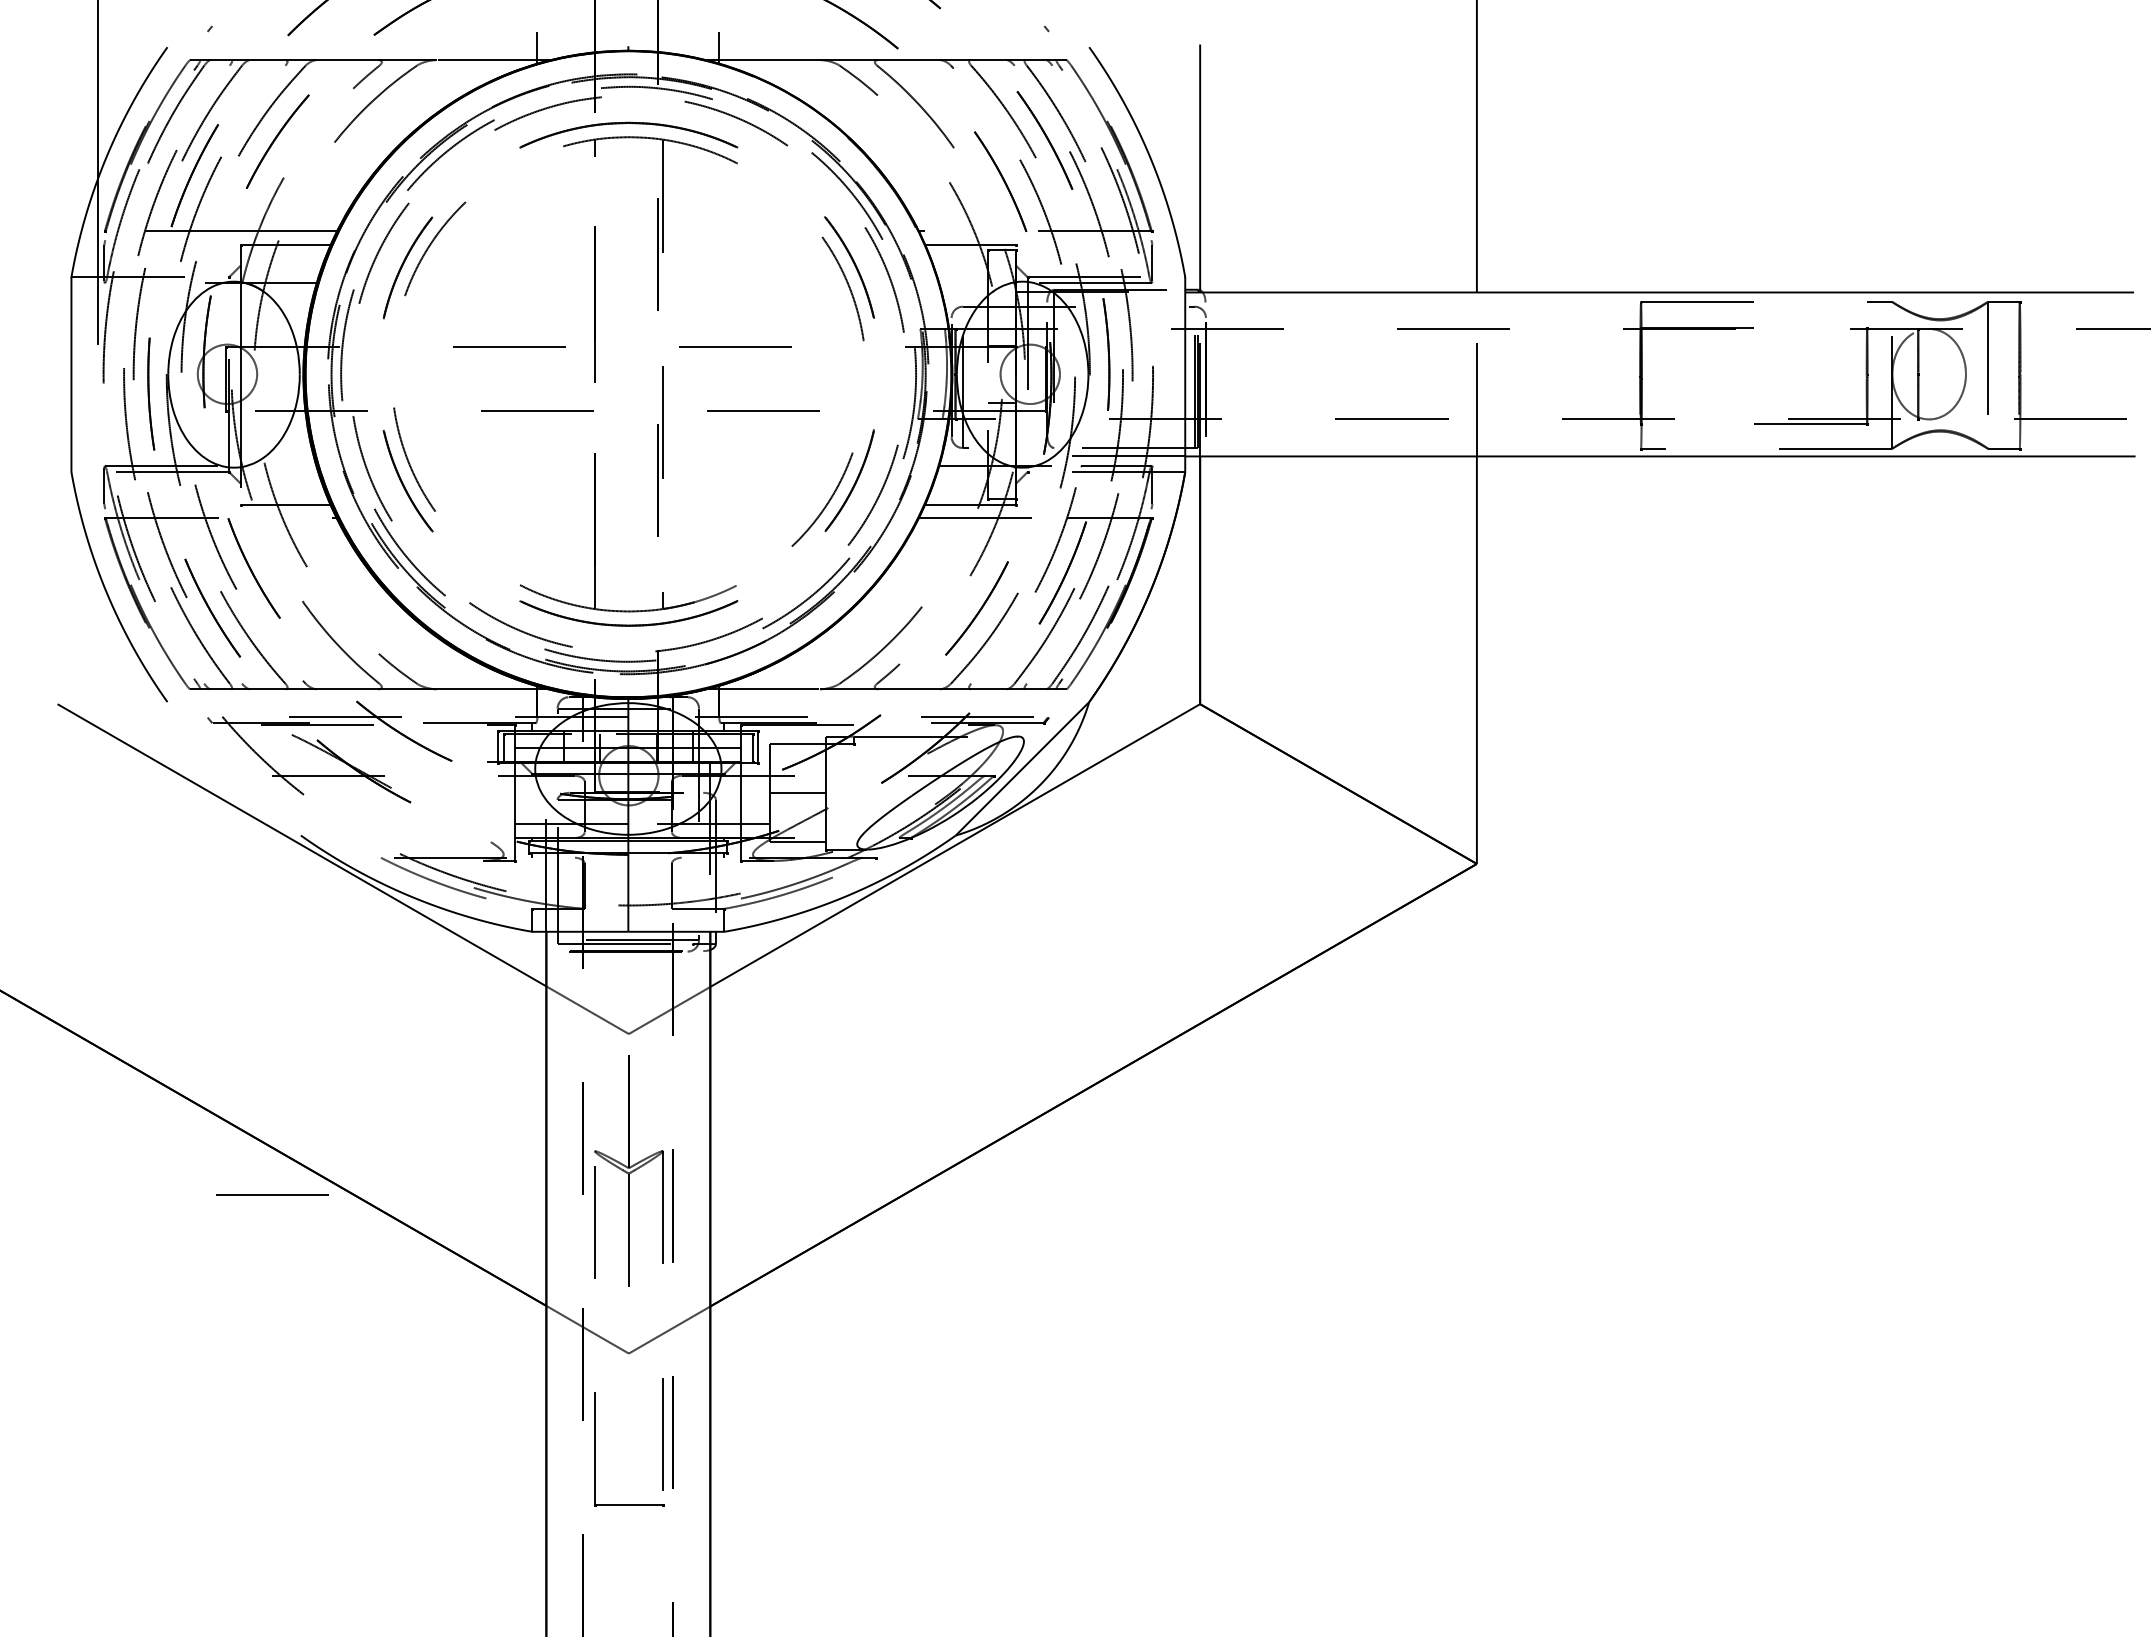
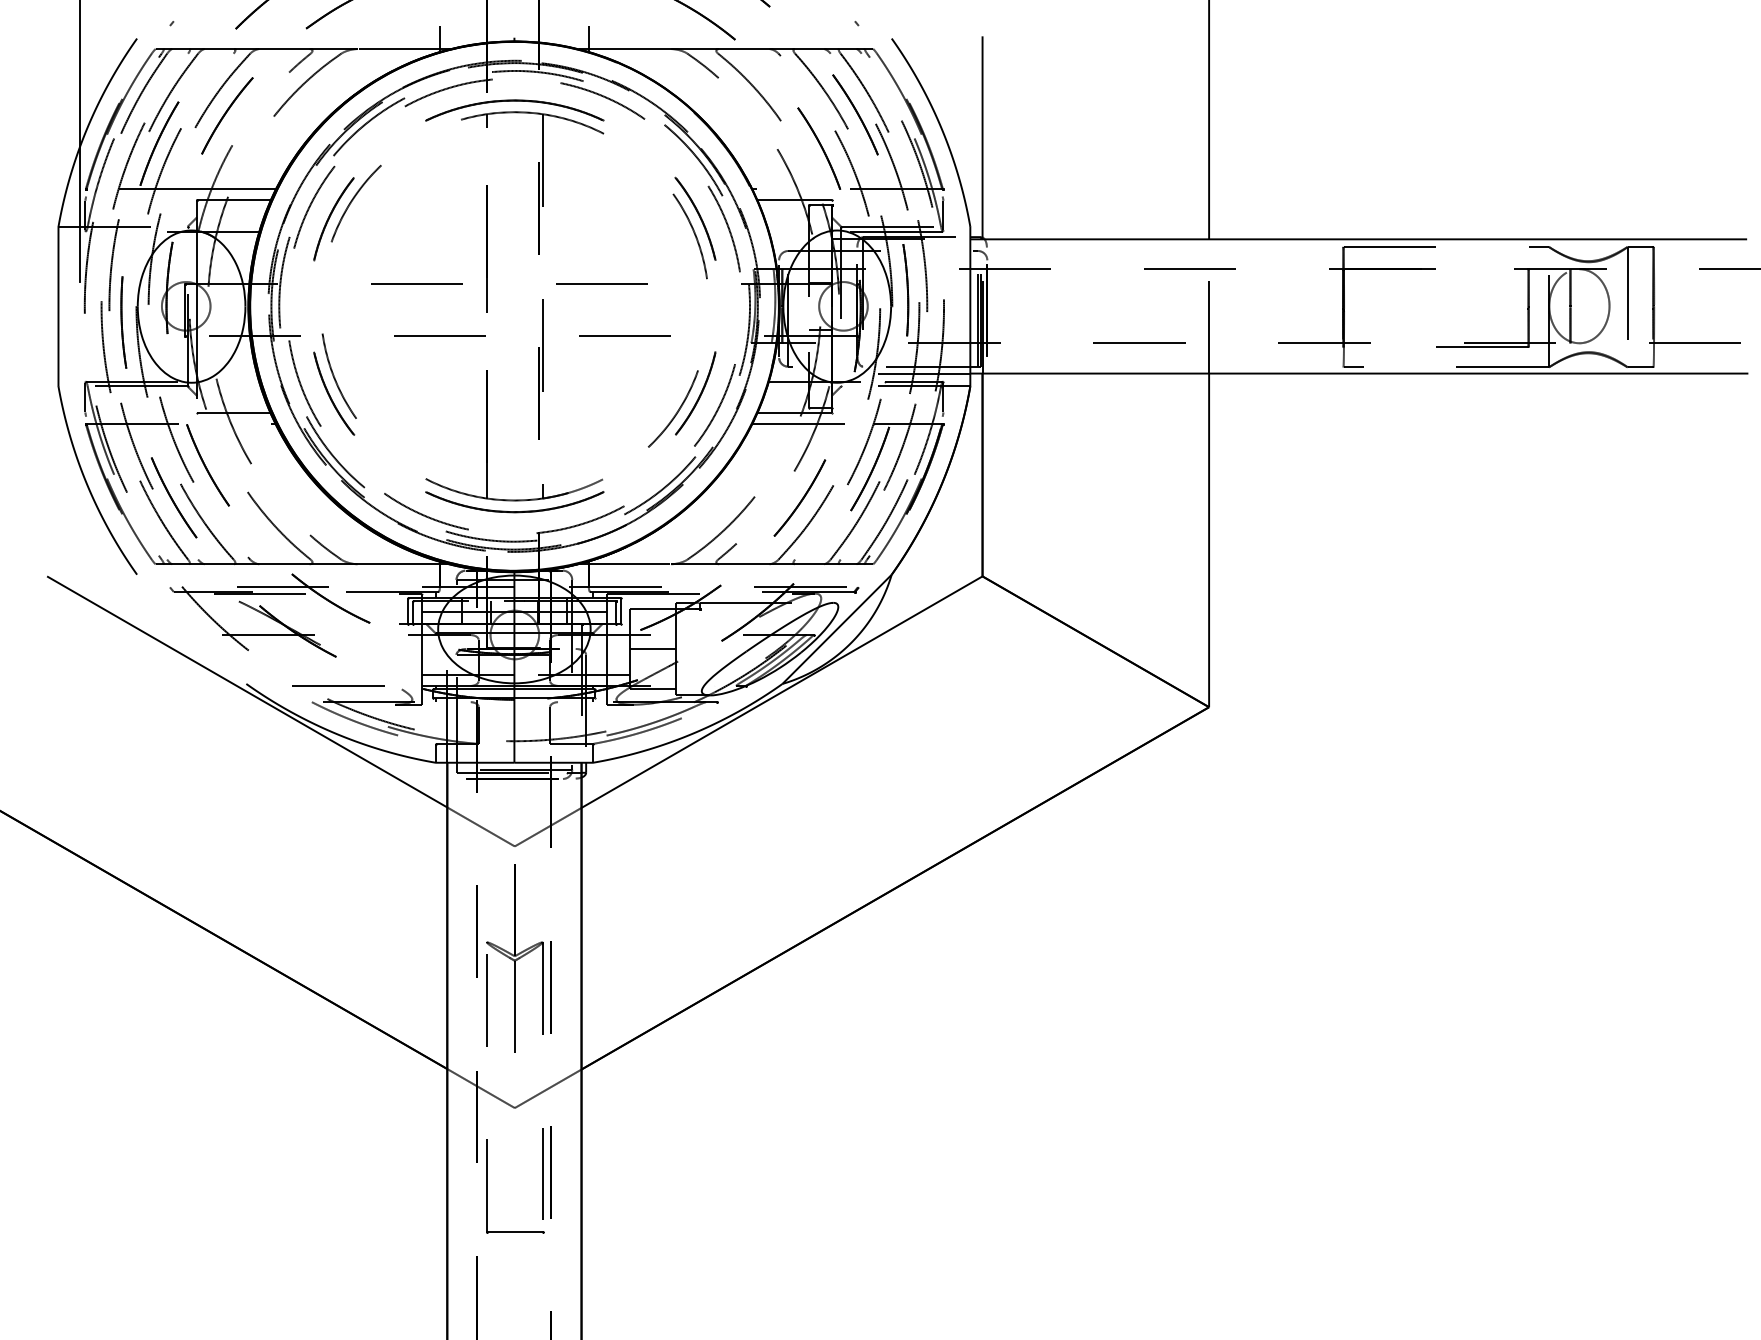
line: (272, 1194) -> (338, 685), moved

